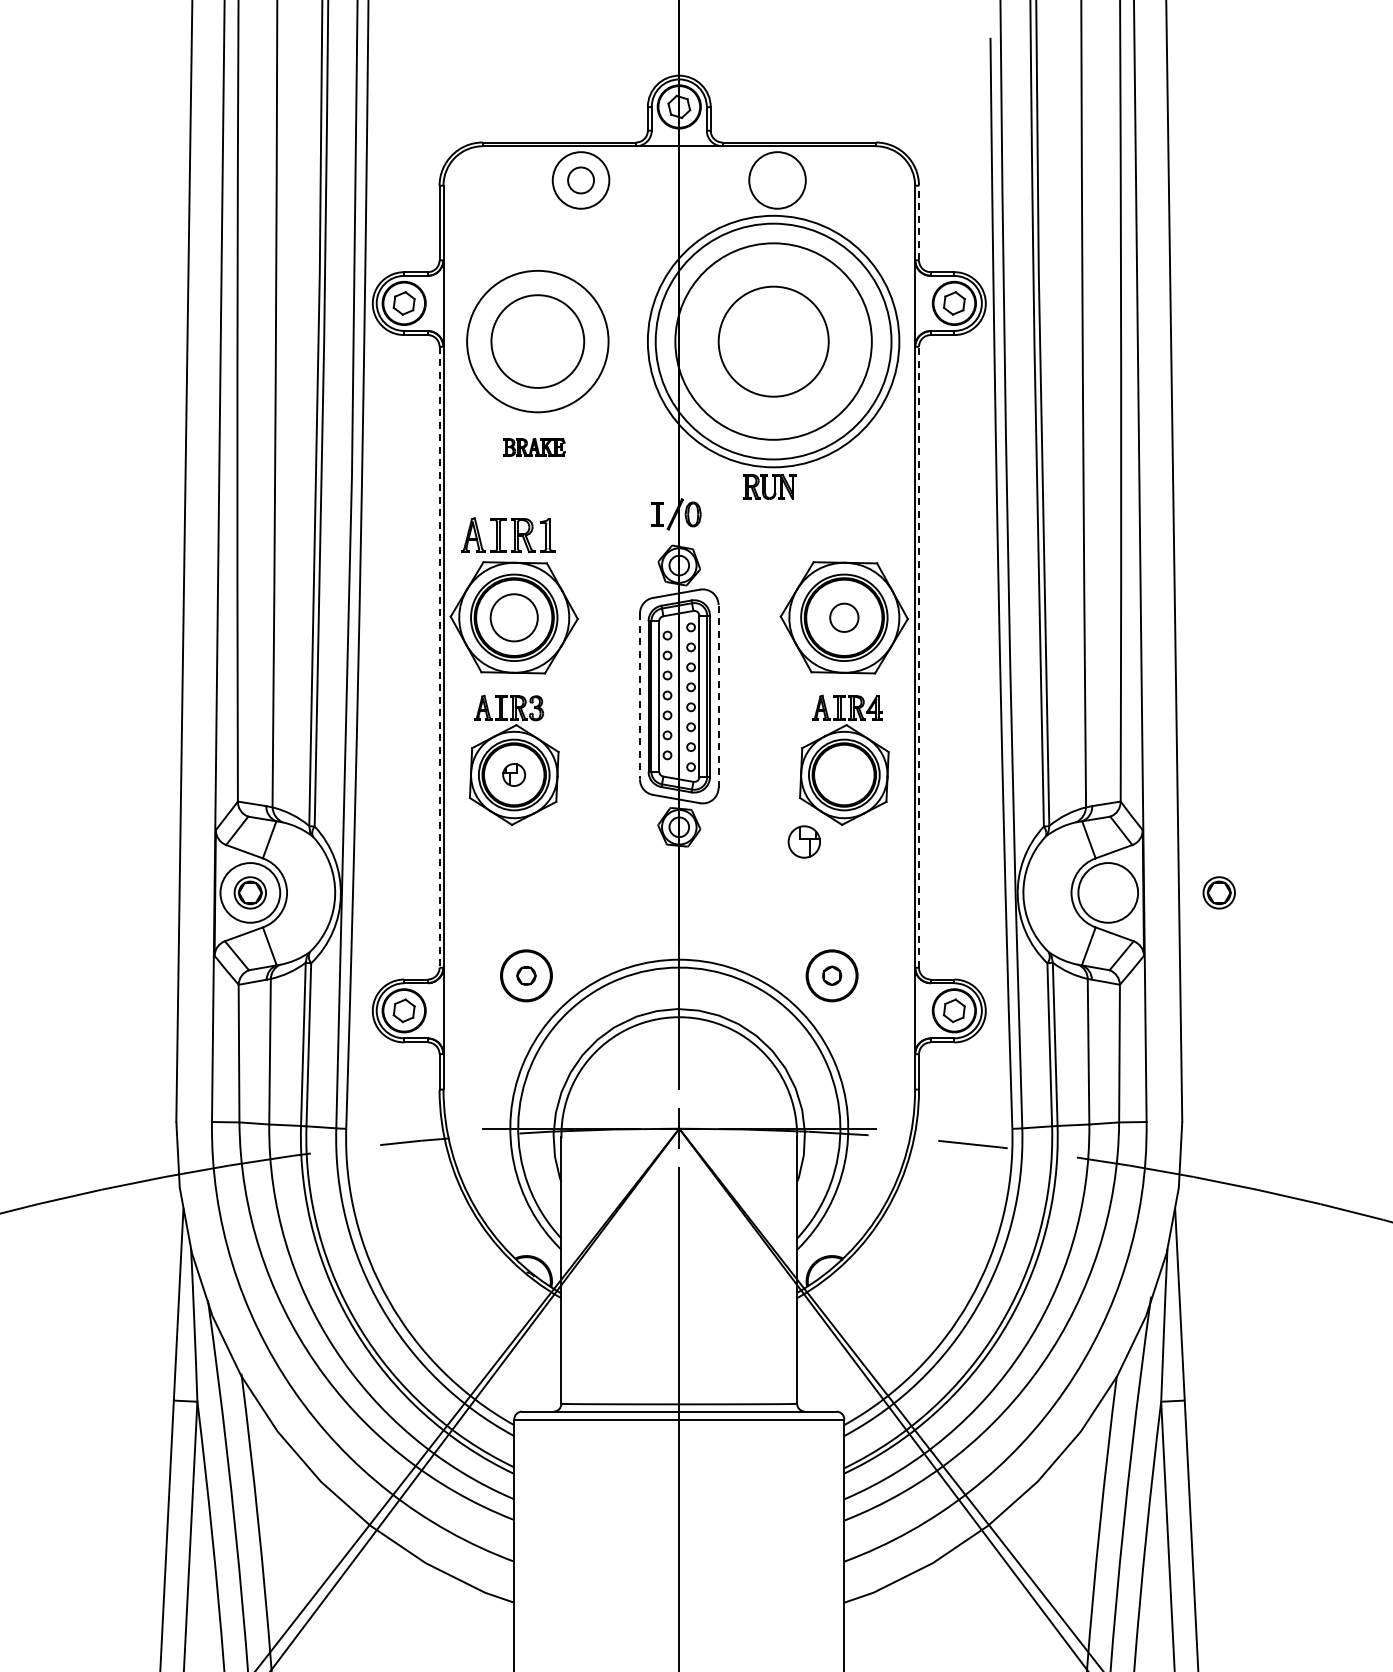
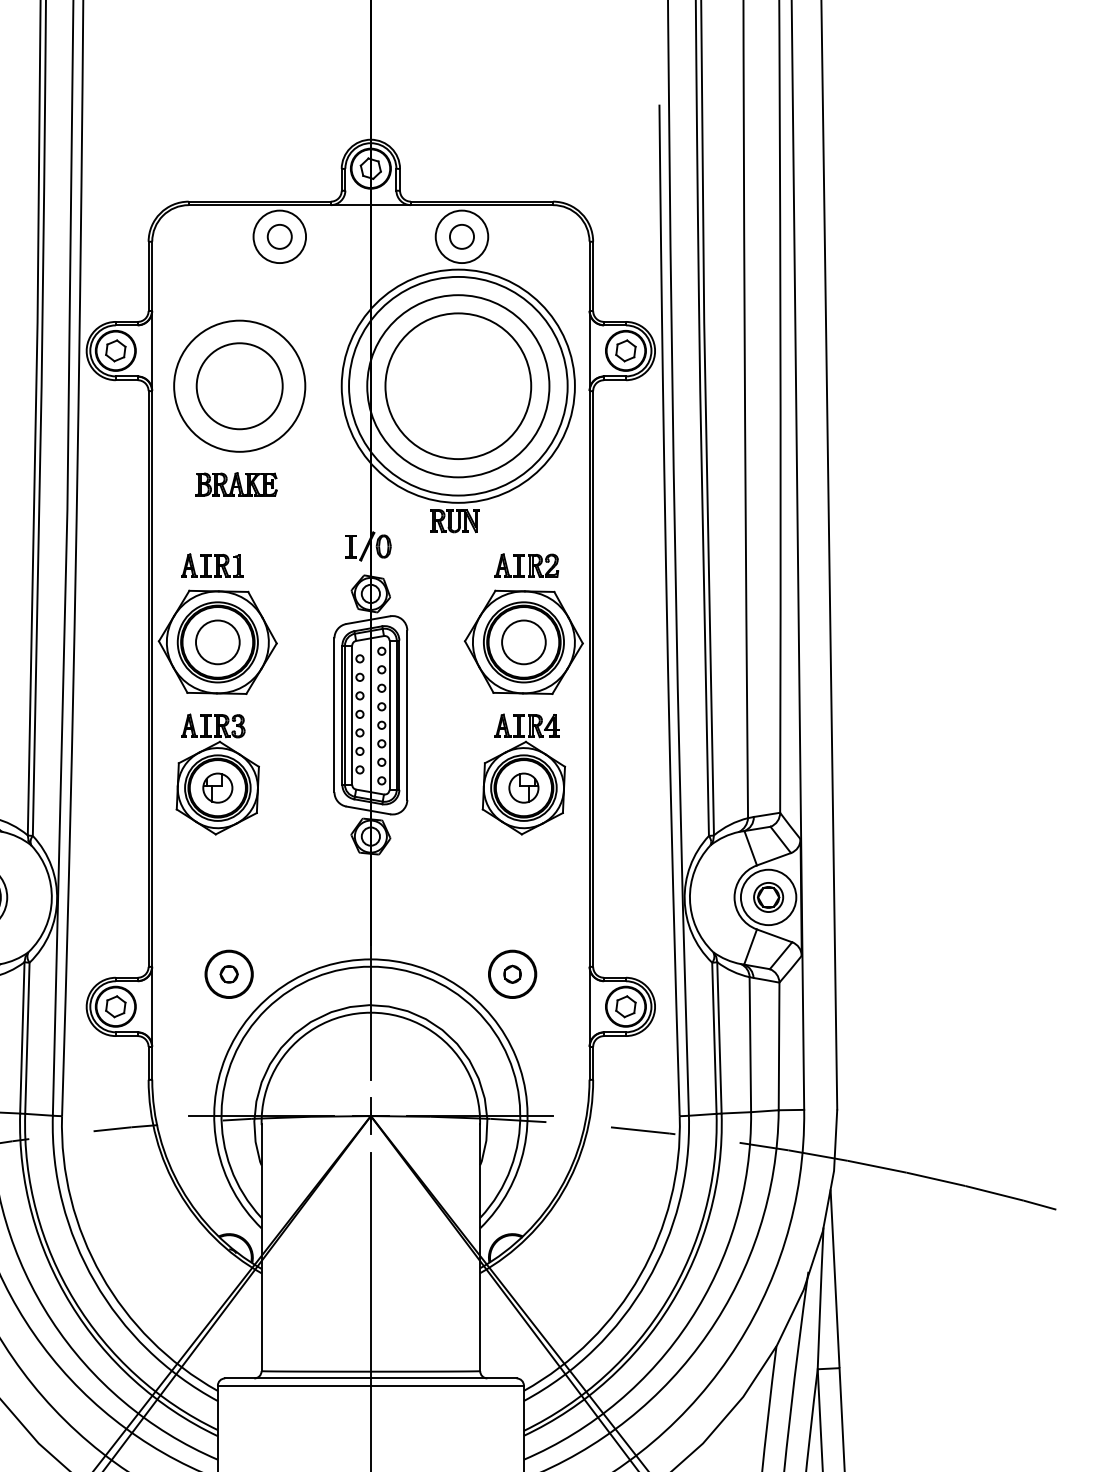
circle: (777, 180) -> (461, 236), added
line: (919, 222) -> (593, 275), dashed -> solid
circle: (773, 341) -> (458, 386), size x1.43
part: (534, 447) -> (236, 484), size x1.43
part: (508, 534) -> (212, 565), size x0.71
part: (847, 534) -> (526, 565), added
circle: (843, 617) -> (523, 642), size x1.67
line: (919, 656) -> (593, 678), dashed -> solid
line: (439, 657) -> (148, 679), dashed -> solid
line: (718, 695) -> (407, 714), dashed -> solid
line: (640, 696) -> (334, 715), dashed -> solid
part: (513, 774) -> (217, 787), size x1.43
part: (803, 841) -> (523, 787), moved
part: (1218, 892) -> (767, 897), moved

